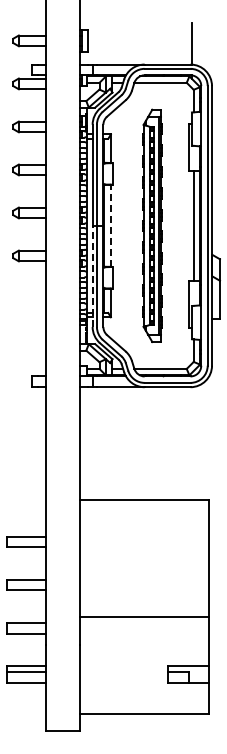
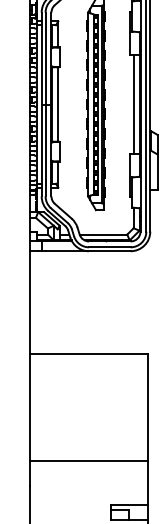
line: (110, 225) -> (57, 104), dashed -> solid
line: (92, 276) -> (41, 150), dashed -> solid

